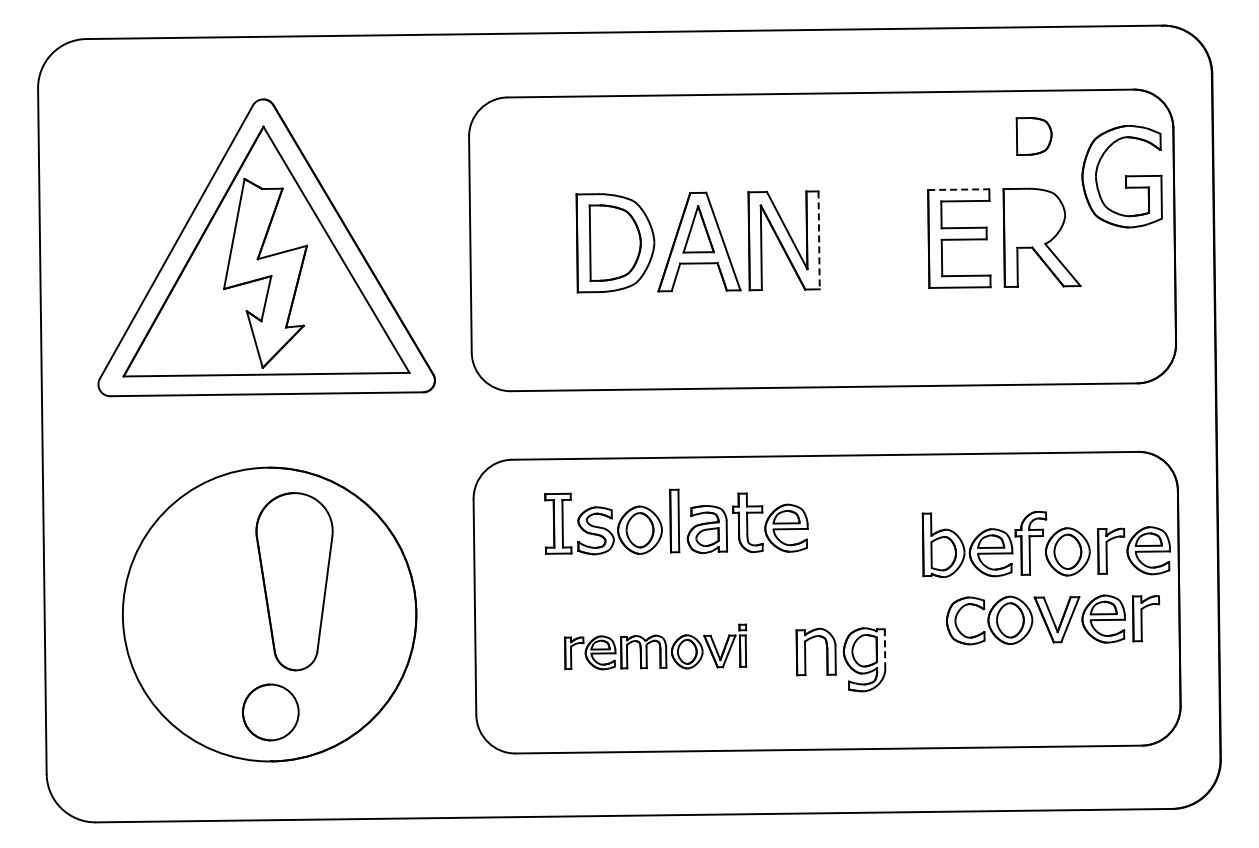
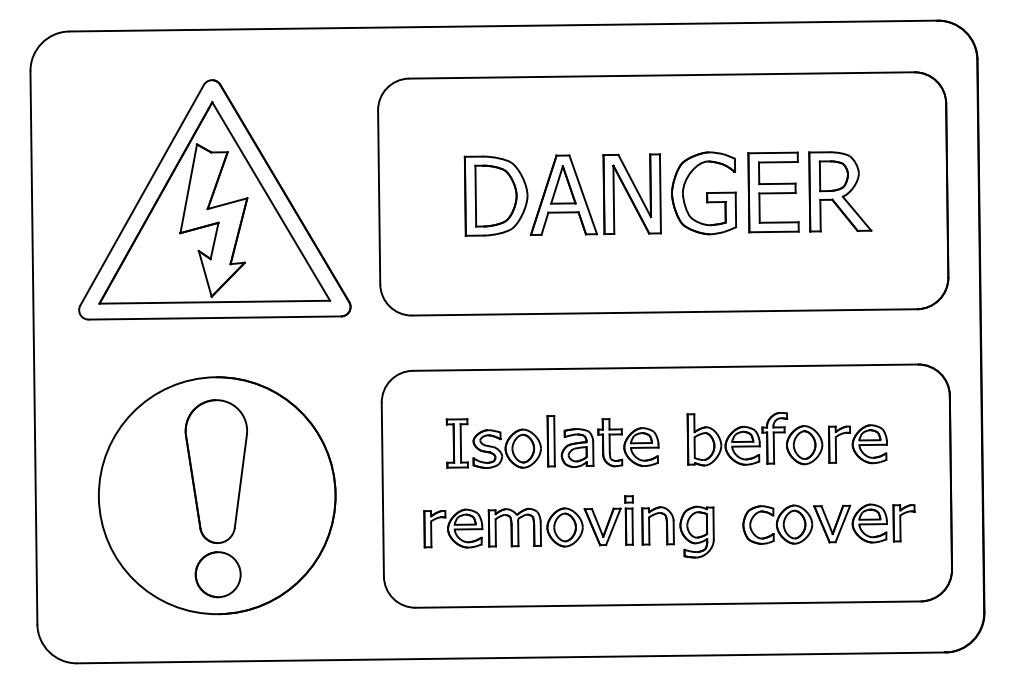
part: (1033, 136) -> (833, 176), moved
part: (1121, 176) -> (703, 193), moved
line: (958, 189) -> (772, 152), dashed -> solid
line: (819, 240) -> (660, 193), dashed -> solid
part: (676, 521) -> (552, 441), moved
part: (1045, 544) -> (786, 439), moved
part: (294, 581) -> (216, 471), moved
part: (1052, 619) -> (828, 523), moved
part: (655, 646) -> (528, 521), size x1.43
line: (885, 649) -> (713, 523), dashed -> solid

